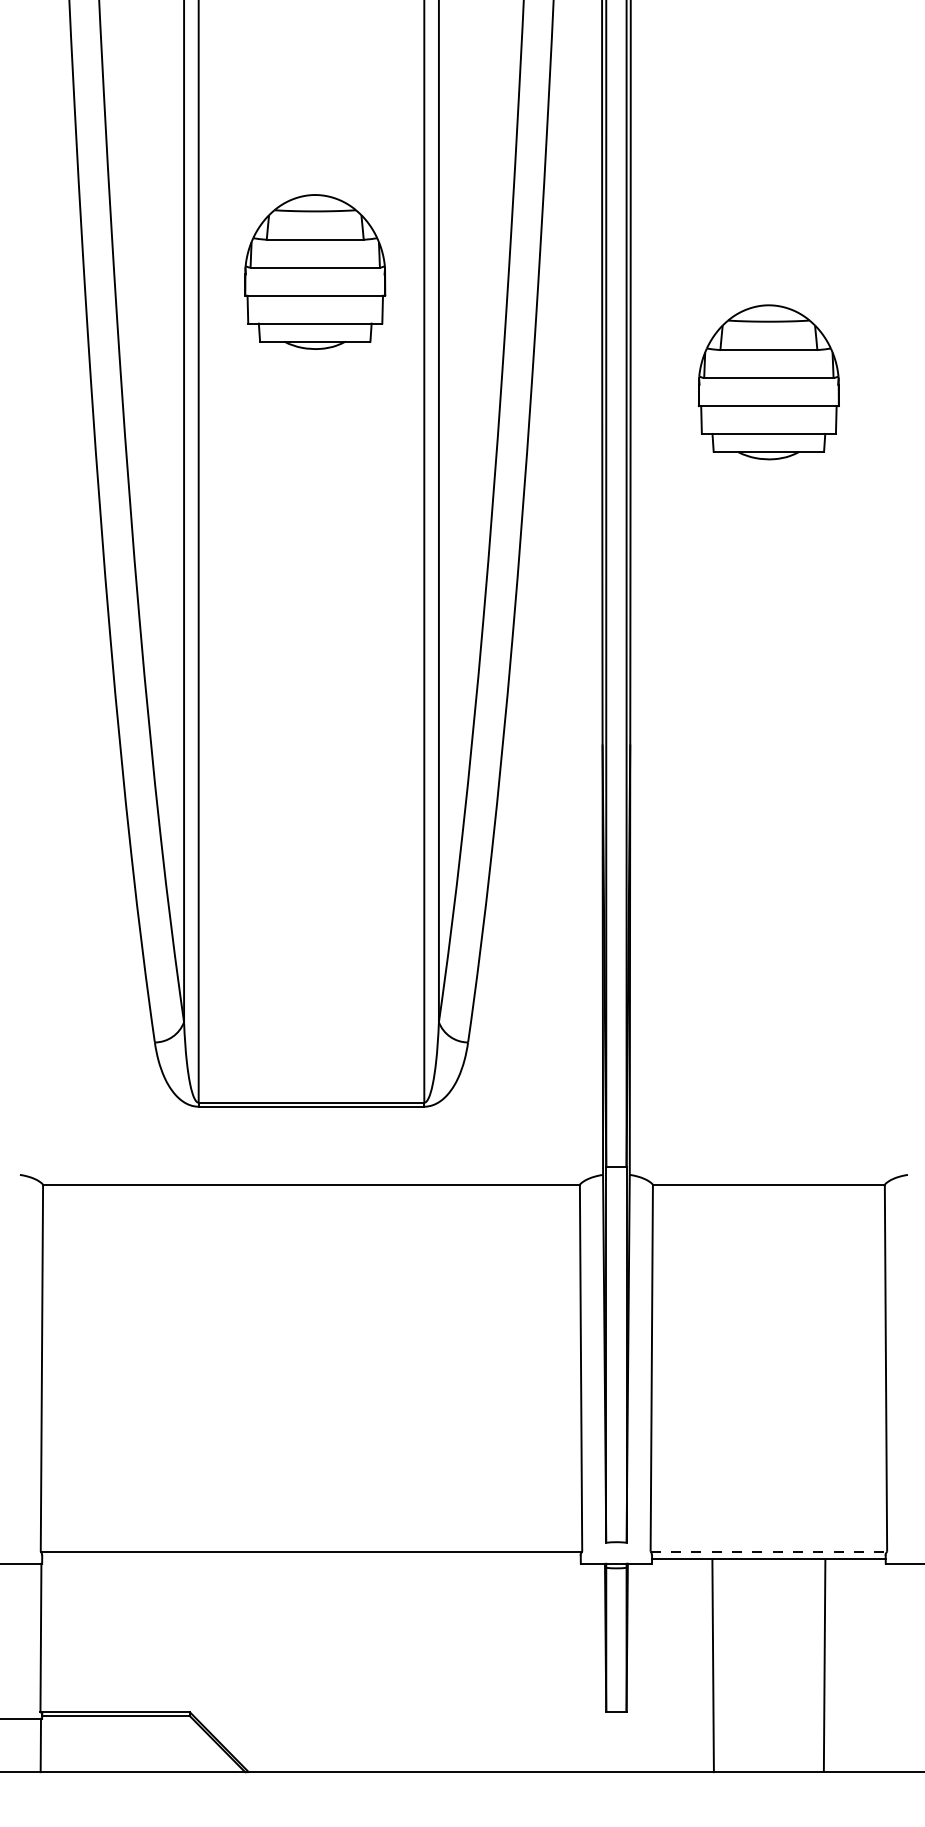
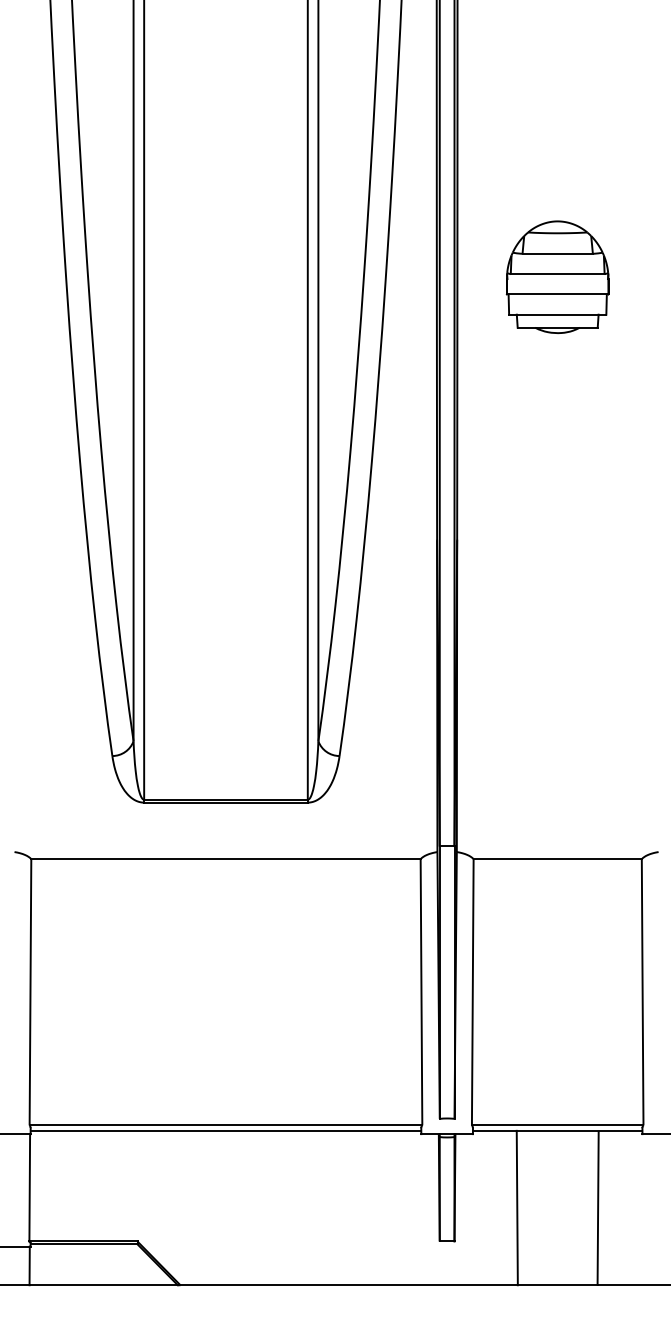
part: (314, 270) -> (228, 196), removed
line: (768, 1551) -> (557, 1125), dashed -> solid
line: (310, 1558) -> (225, 1130), added

